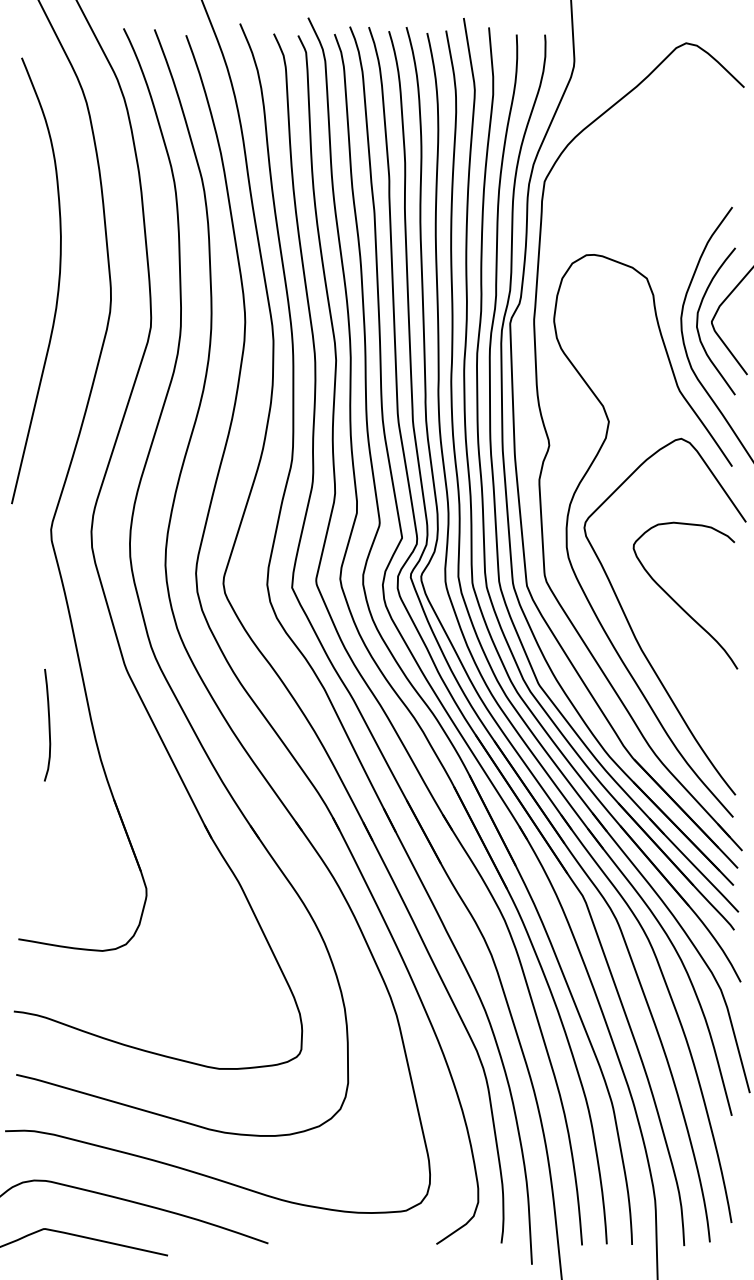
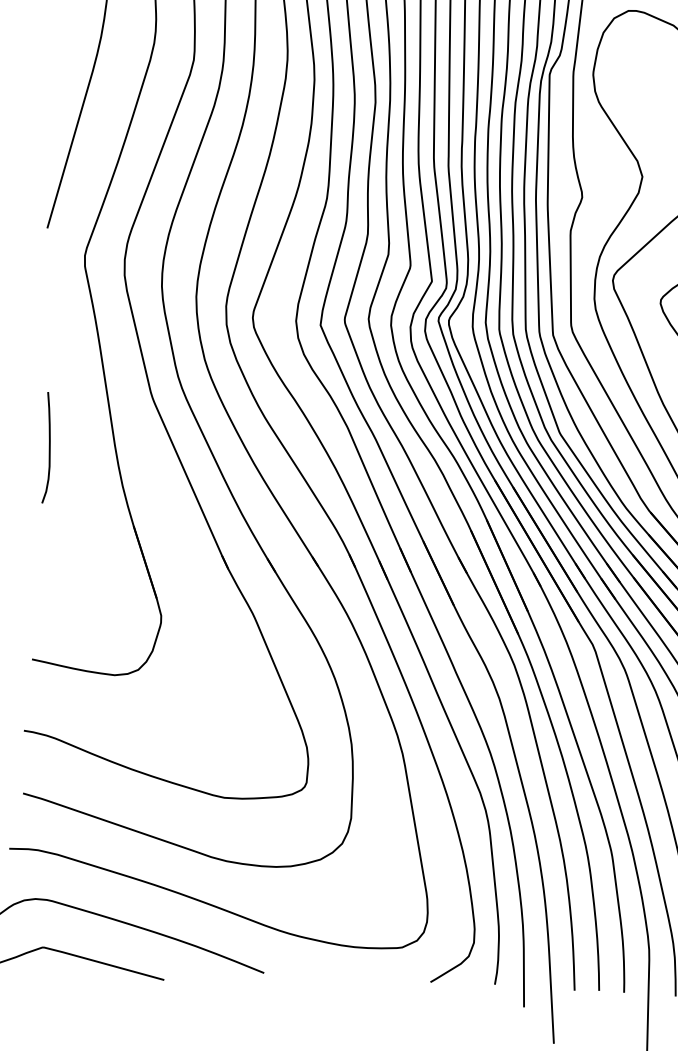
curve: (48, 725) -> (48, 448), moved

